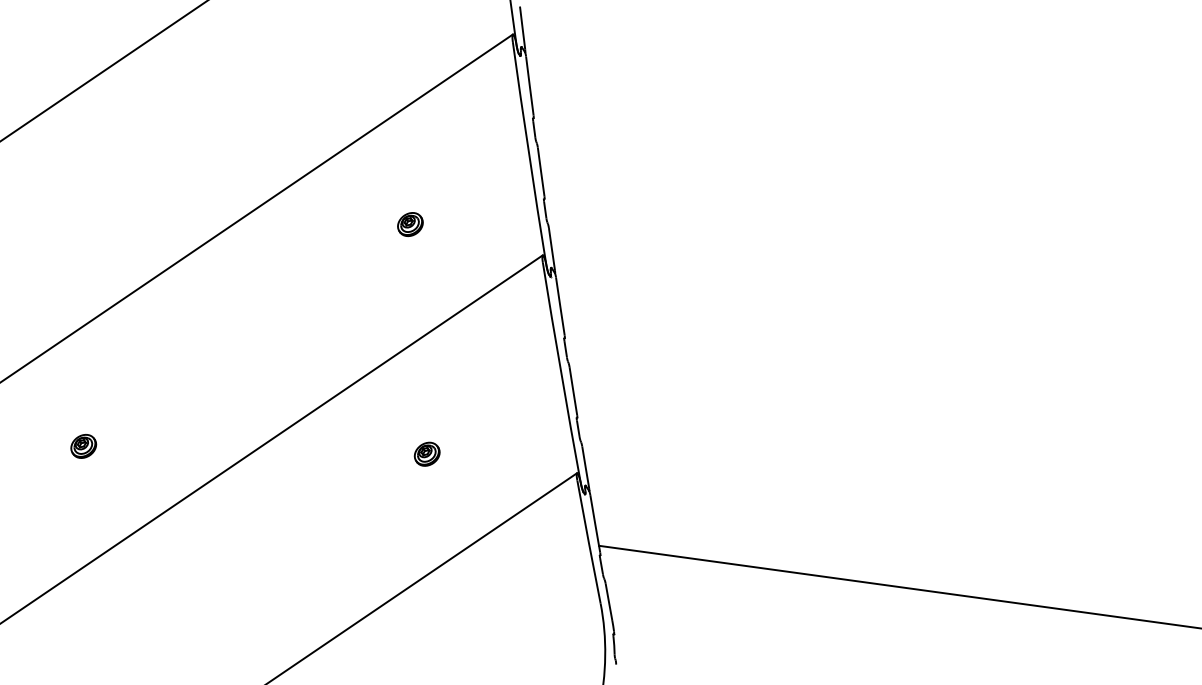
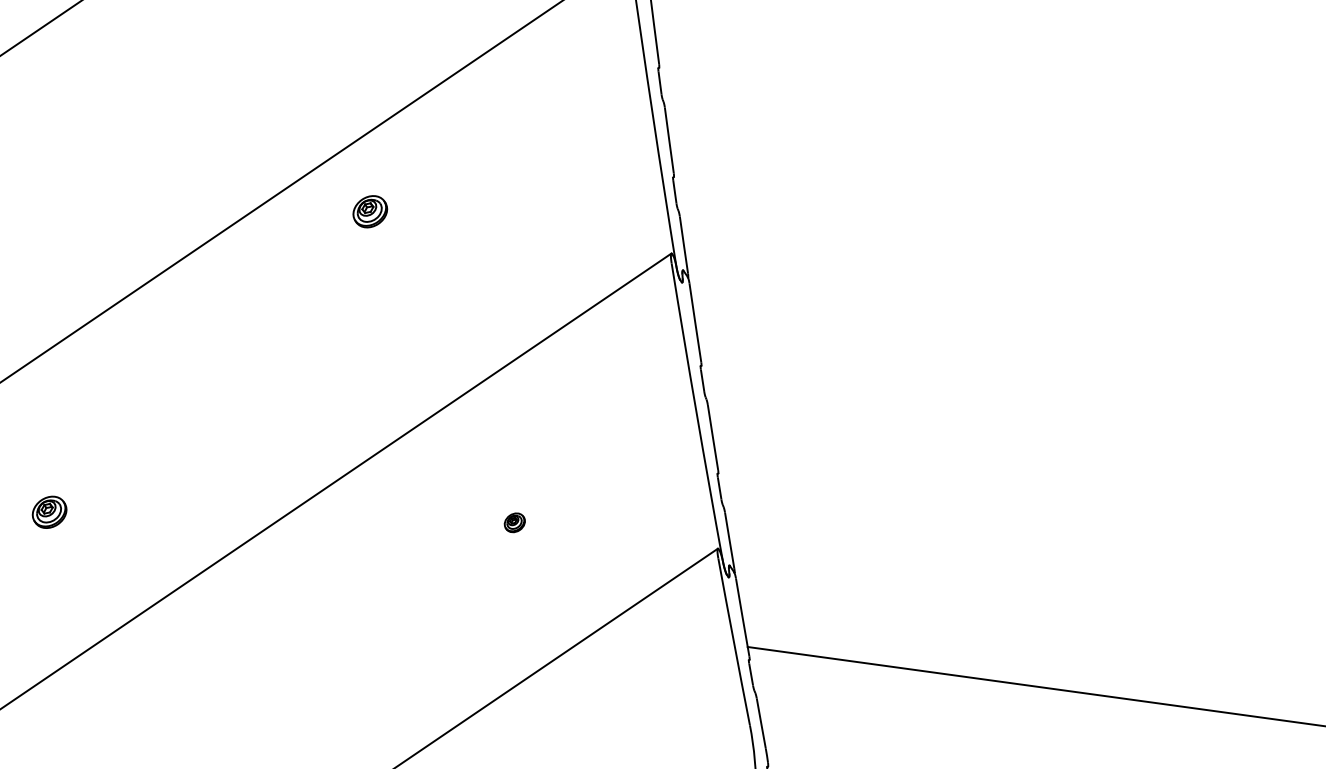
part: (410, 224) -> (370, 211), moved
part: (426, 453) -> (513, 521), size x0.6

